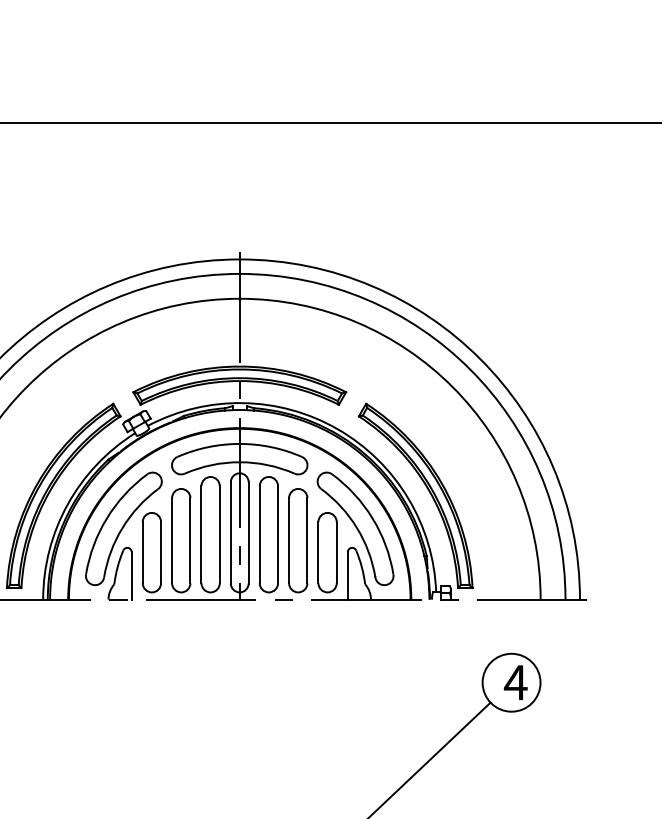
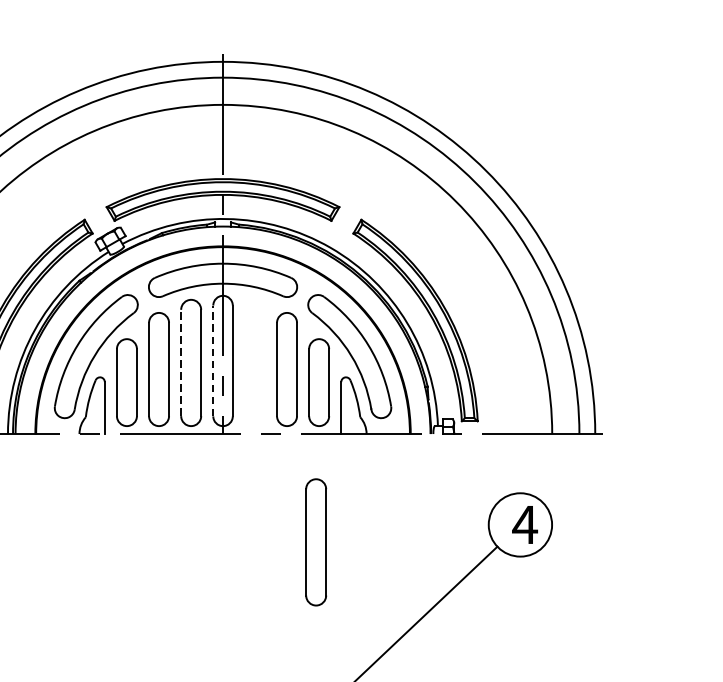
line: (230, 532) -> (212, 360), solid -> dashed
line: (201, 534) -> (181, 362), solid -> dashed
part: (268, 534) -> (315, 542), moved

